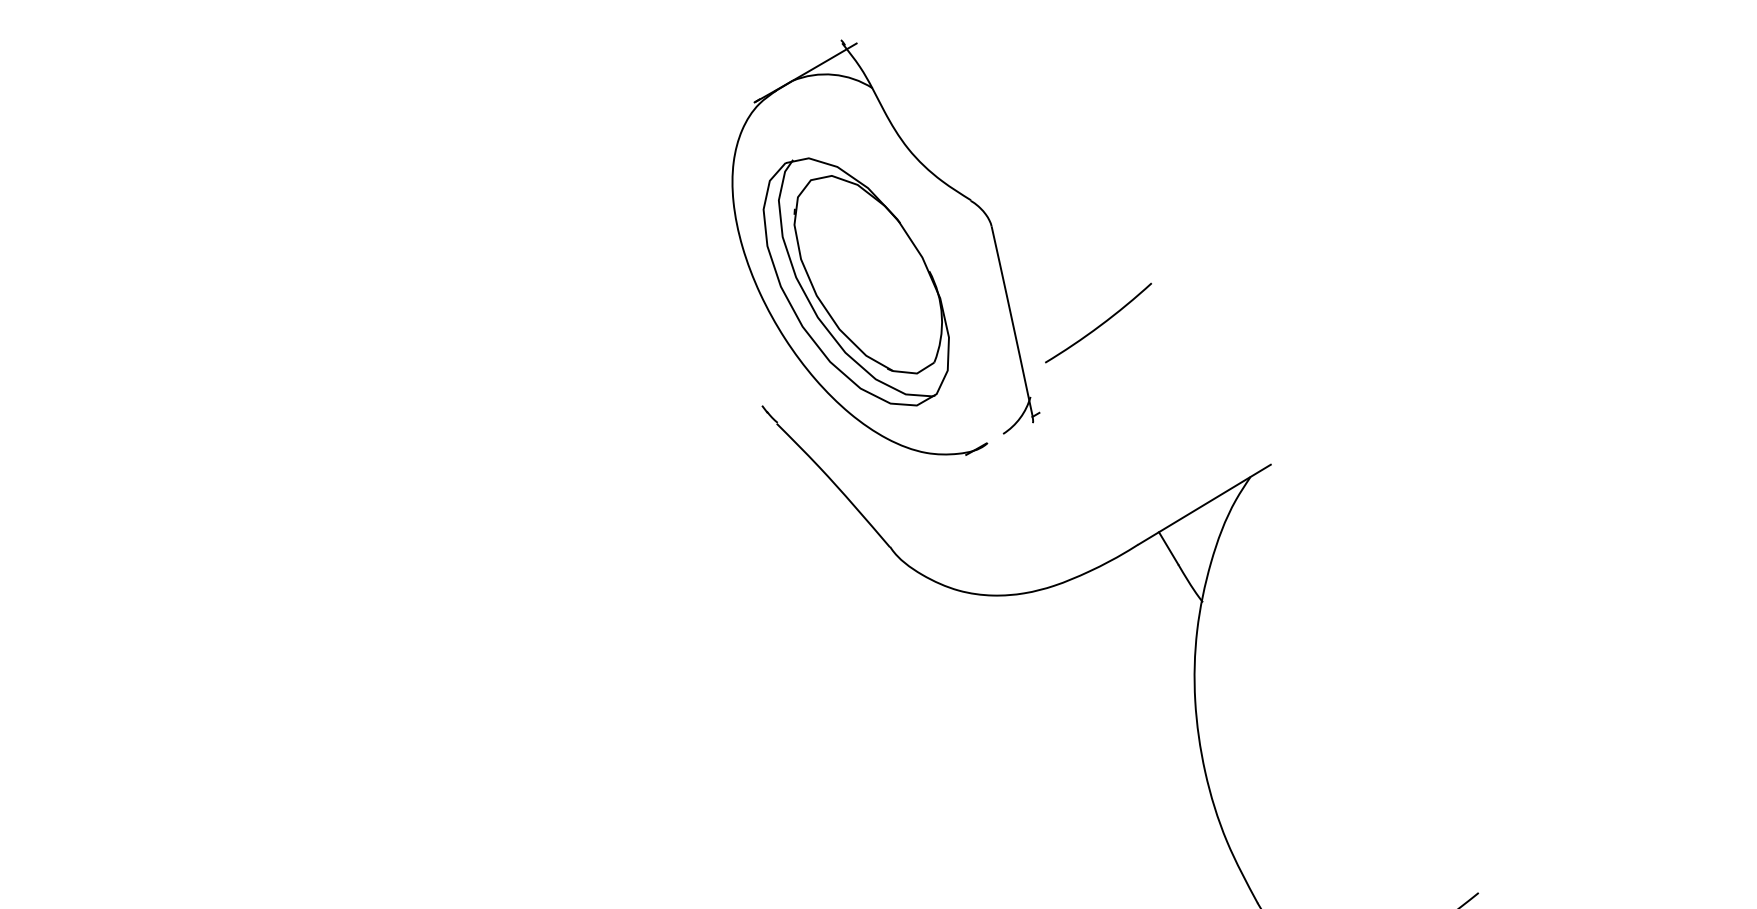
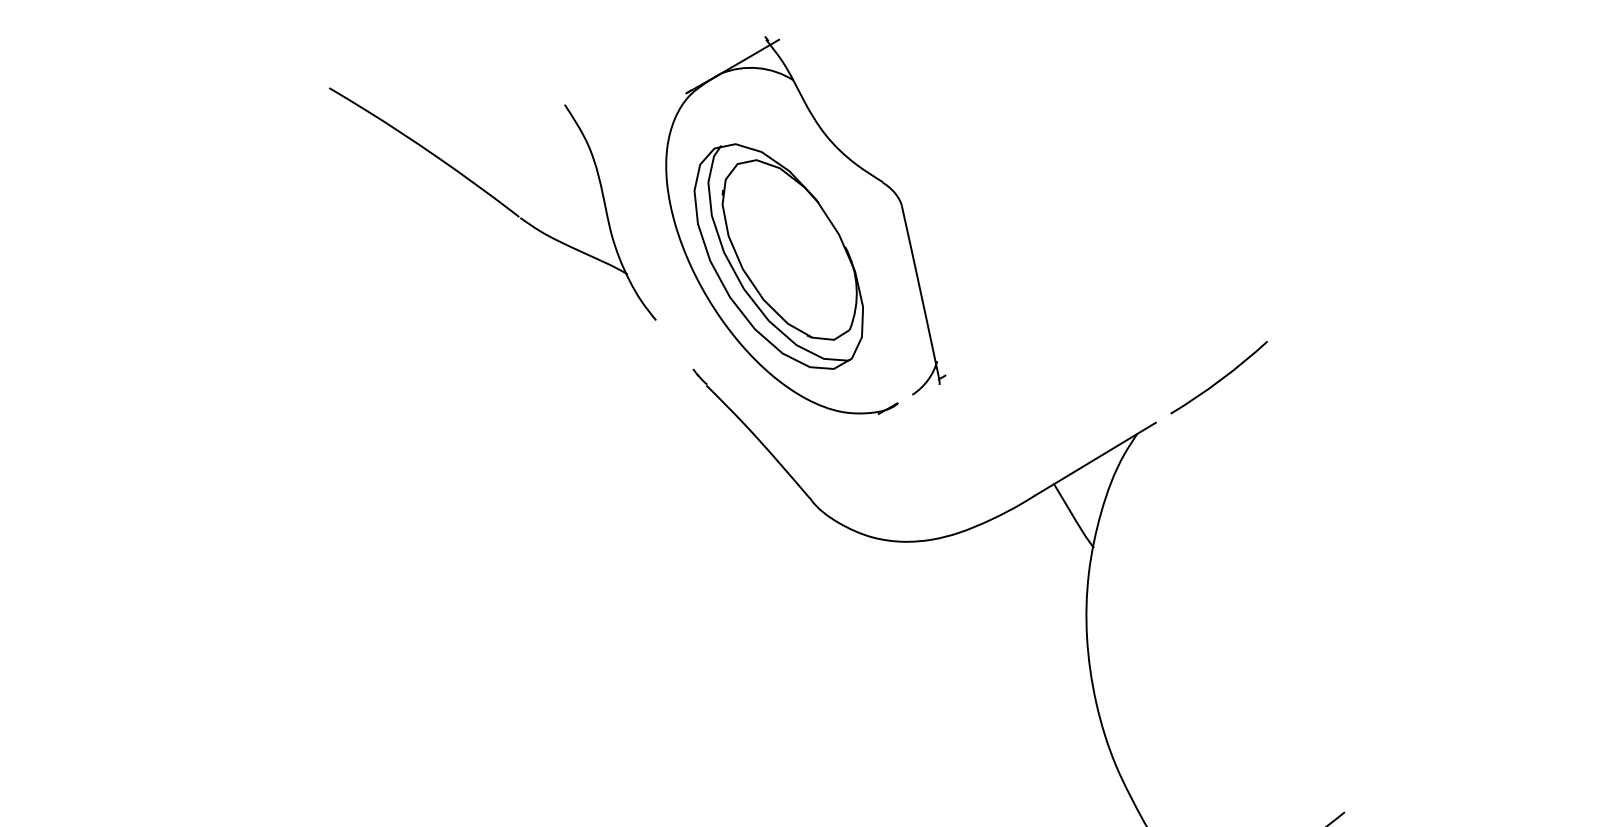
part: (541, 224) -> (492, 204), added
curve: (1100, 324) -> (1220, 378), moved

